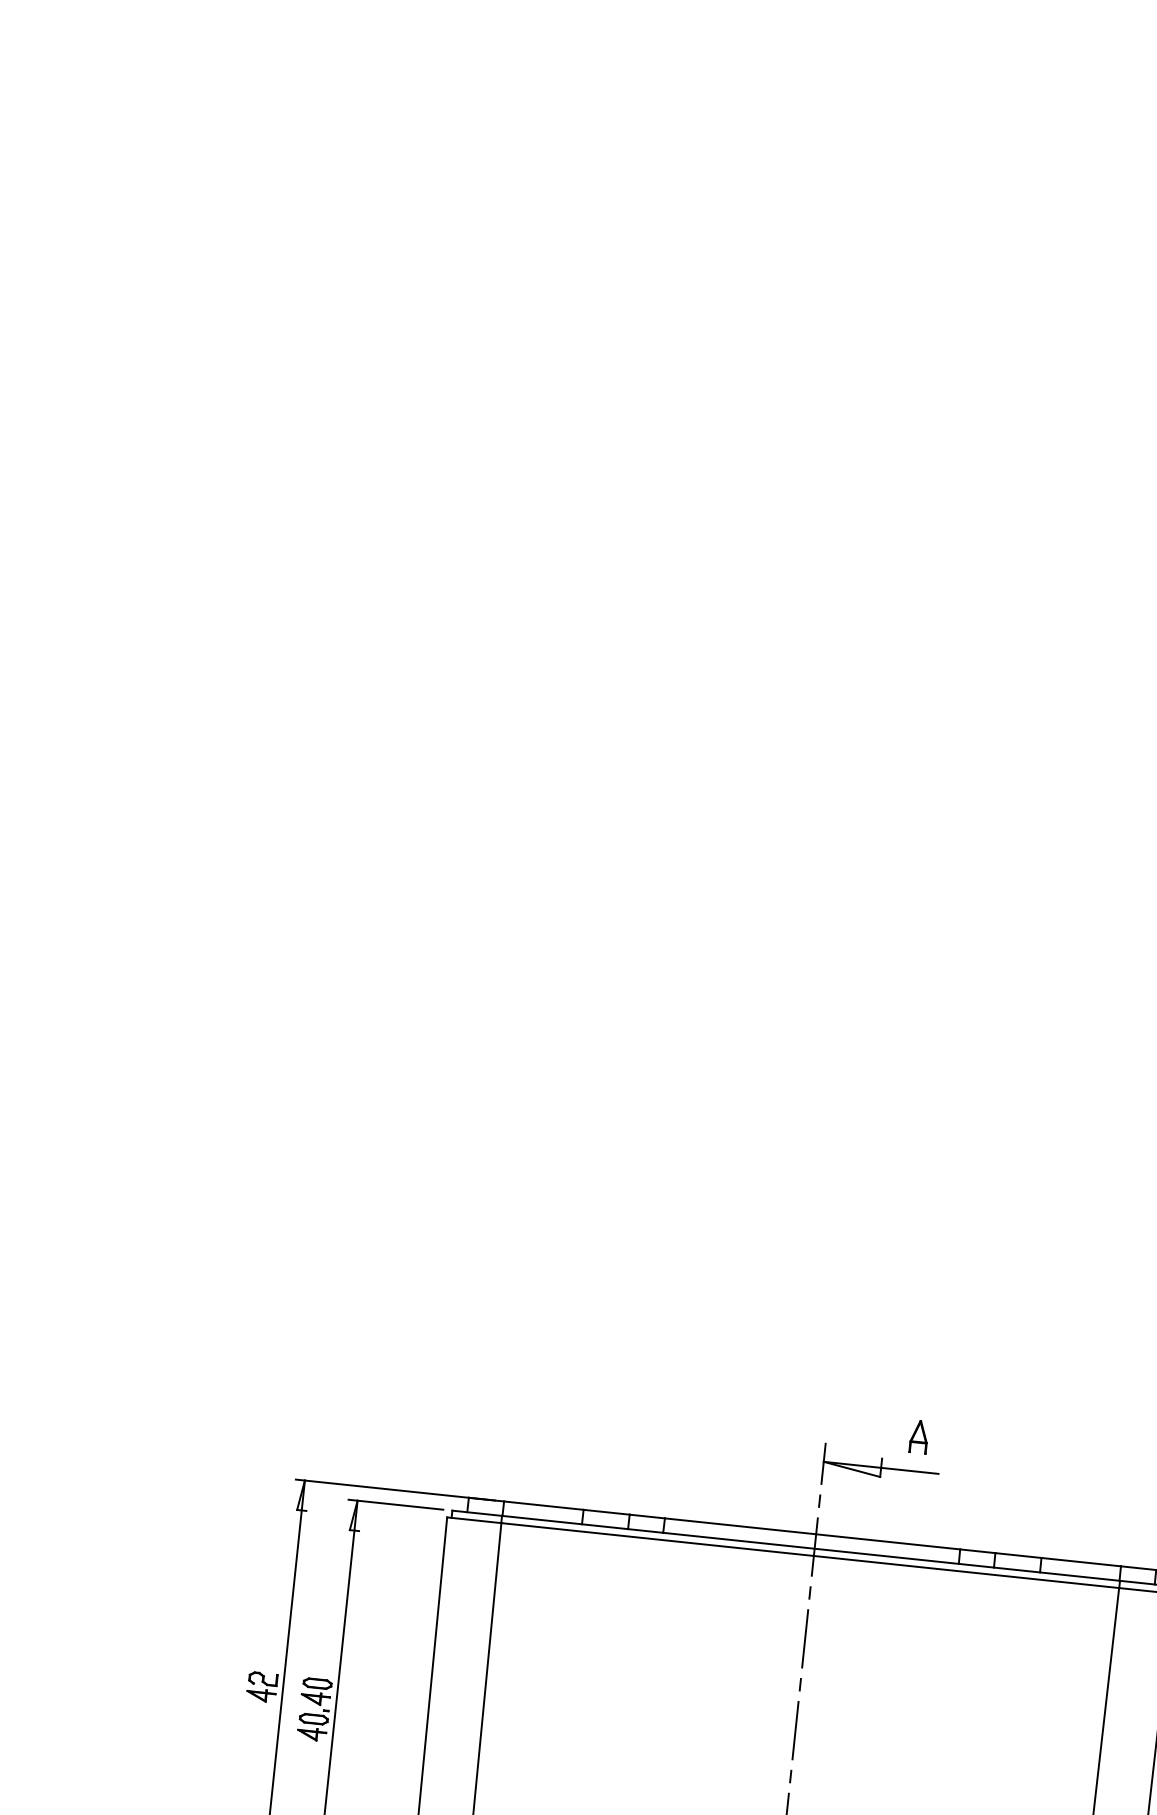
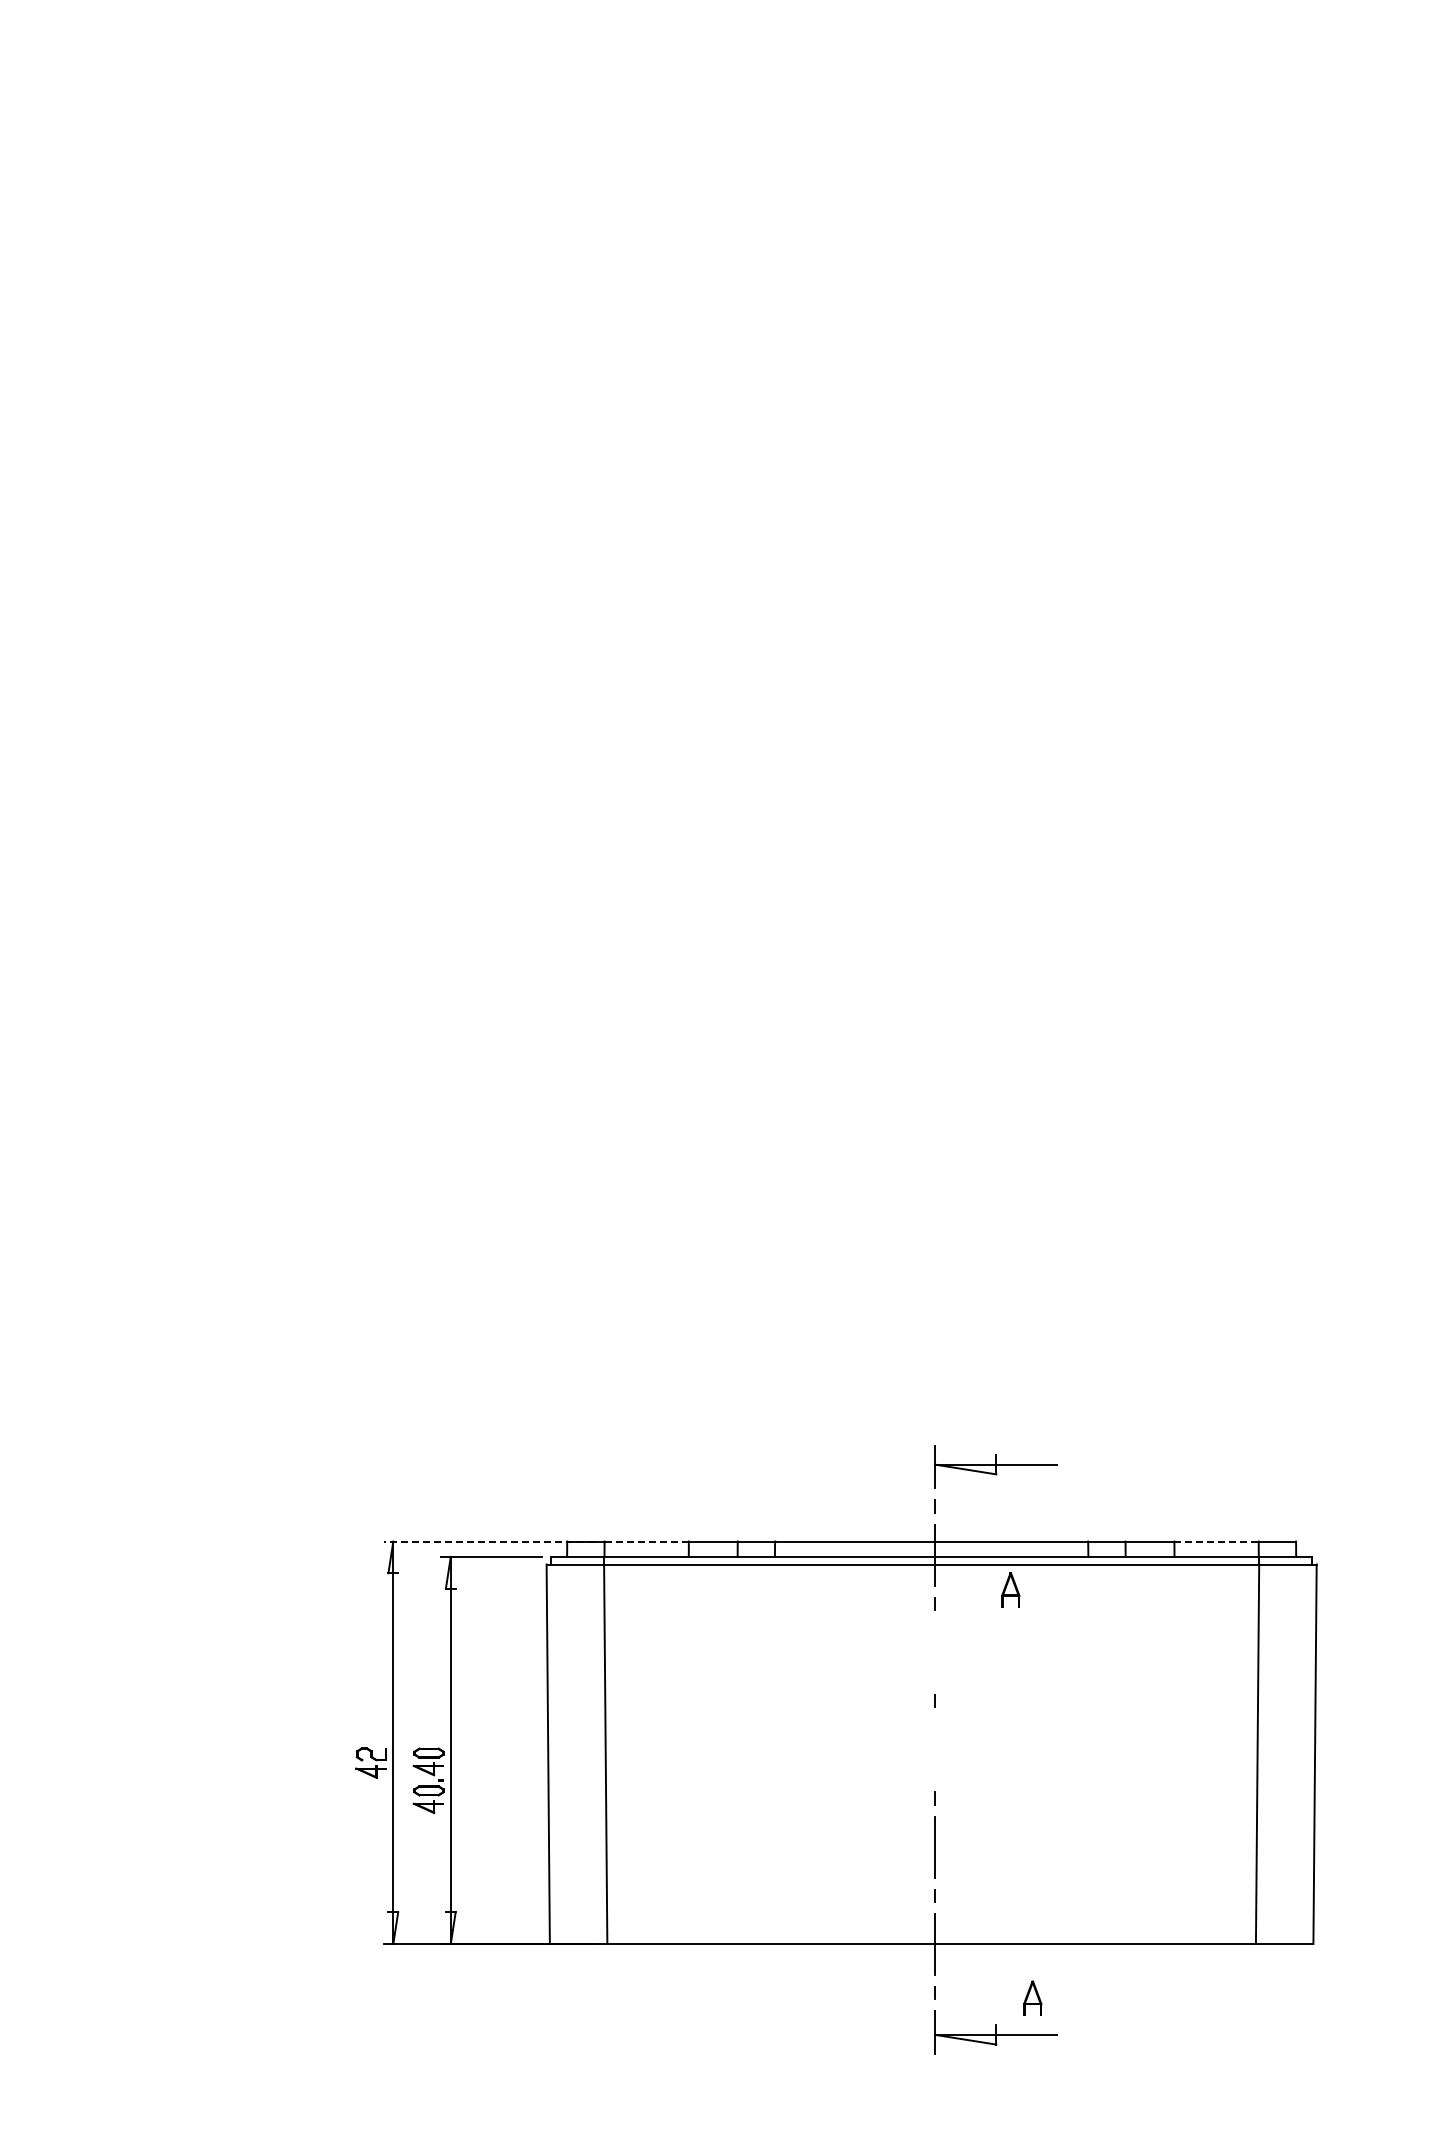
part: (918, 1436) -> (1010, 1589), moved
line: (395, 1490) -> (489, 1541), solid -> dashed
line: (544, 1505) -> (647, 1541), solid -> dashed
line: (1082, 1562) -> (1217, 1541), solid -> dashed
line: (805, 1638) -> (935, 1652), removed
line: (795, 1730) -> (935, 1749), removed

